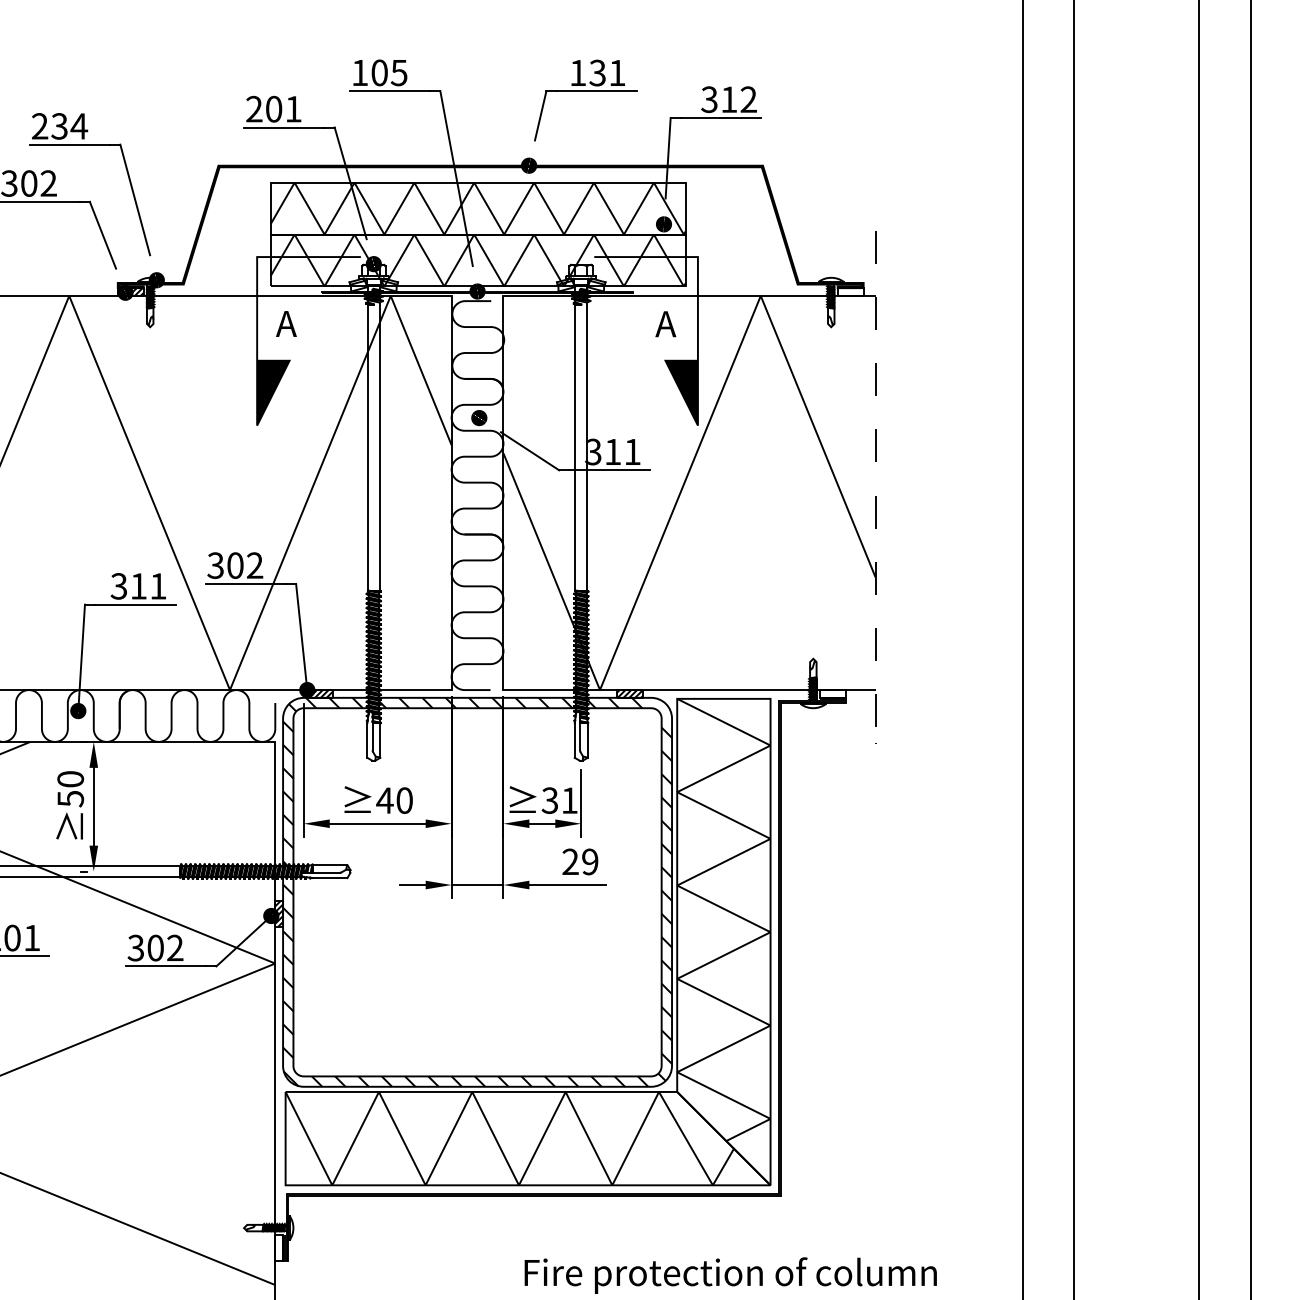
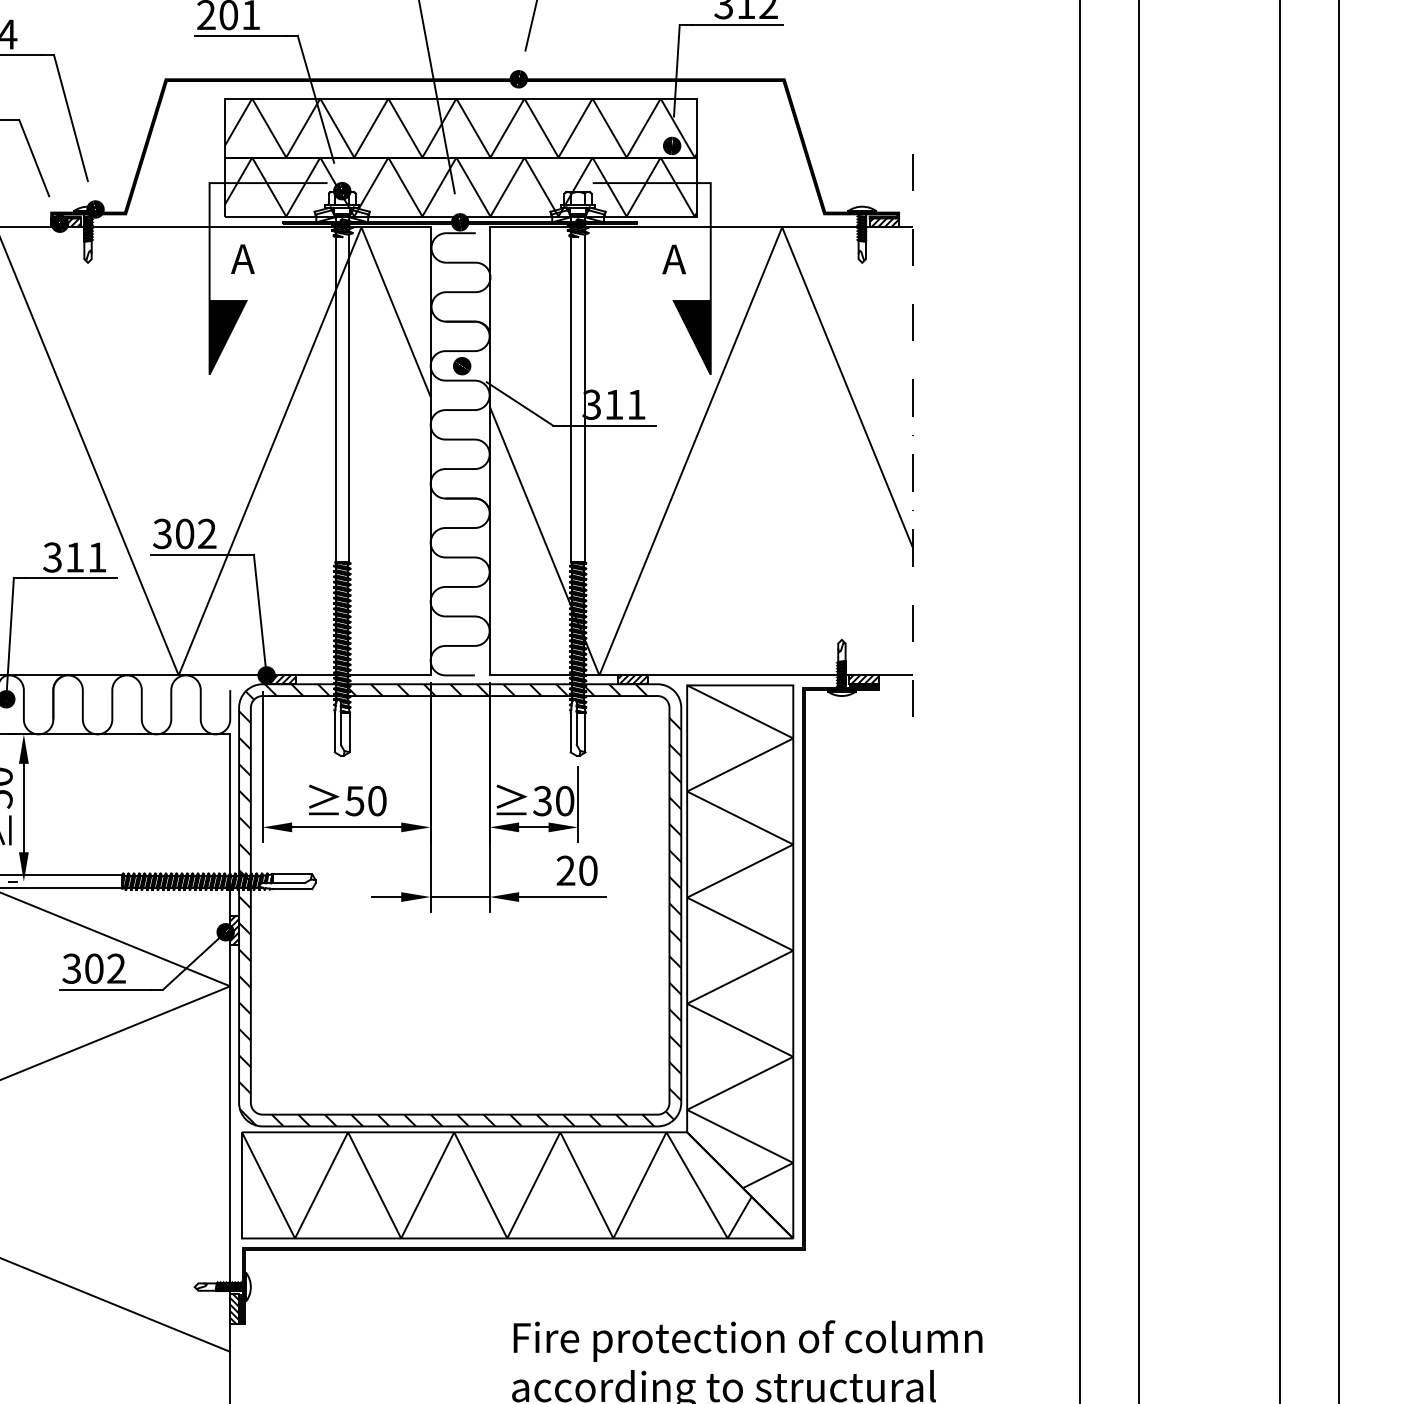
hatch: (850, 291) -> (884, 222), added
hatch: (832, 693) -> (863, 679), added
text: (384, 800) -> (354, 800), 40 -> 50
text: (569, 800) -> (564, 800), 31 -> 30
text: (590, 861) -> (588, 870), 29 -> 20
hatch: (279, 1247) -> (235, 1309), added

